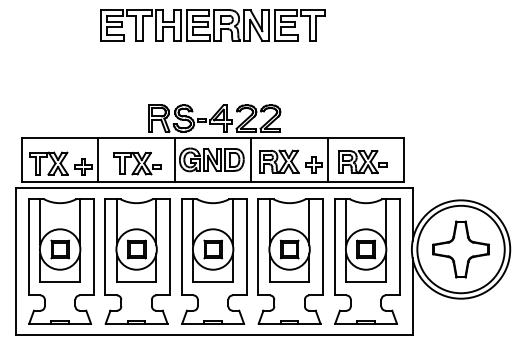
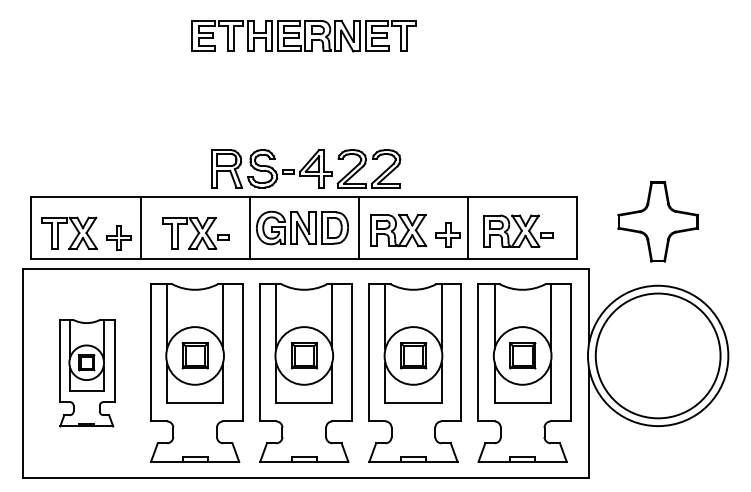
part: (212, 25) -> (303, 36), size x0.7
part: (460, 249) -> (657, 221), moved
part: (61, 261) -> (87, 373), size x0.6

